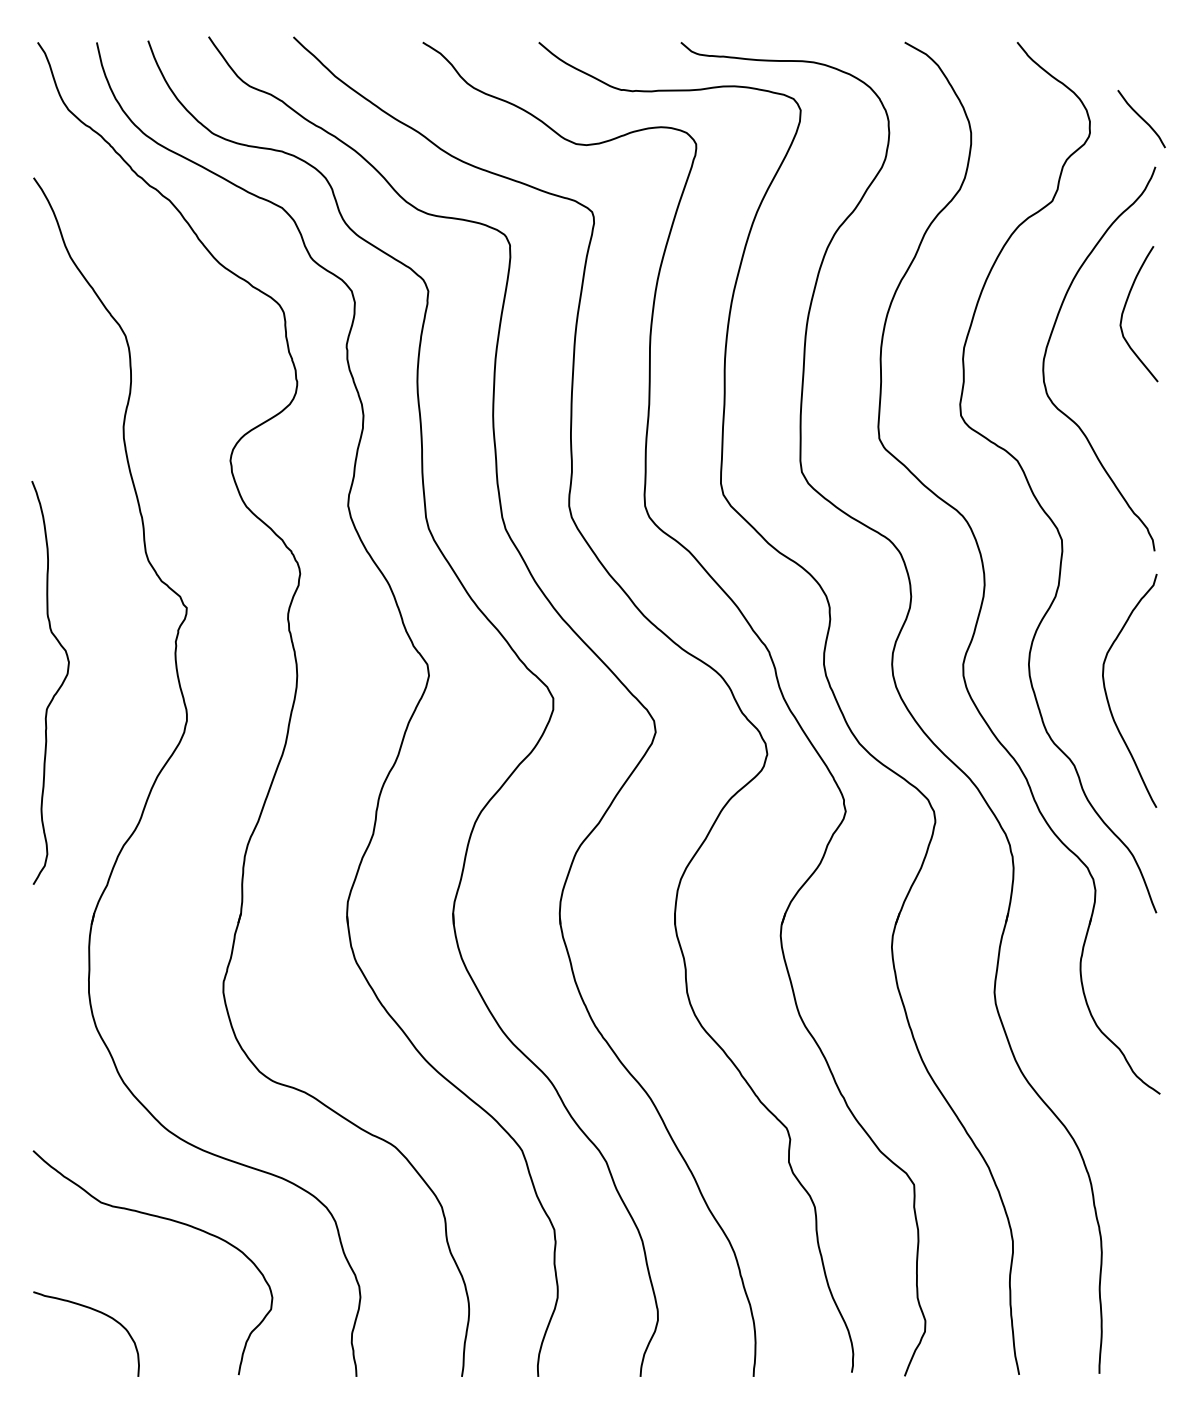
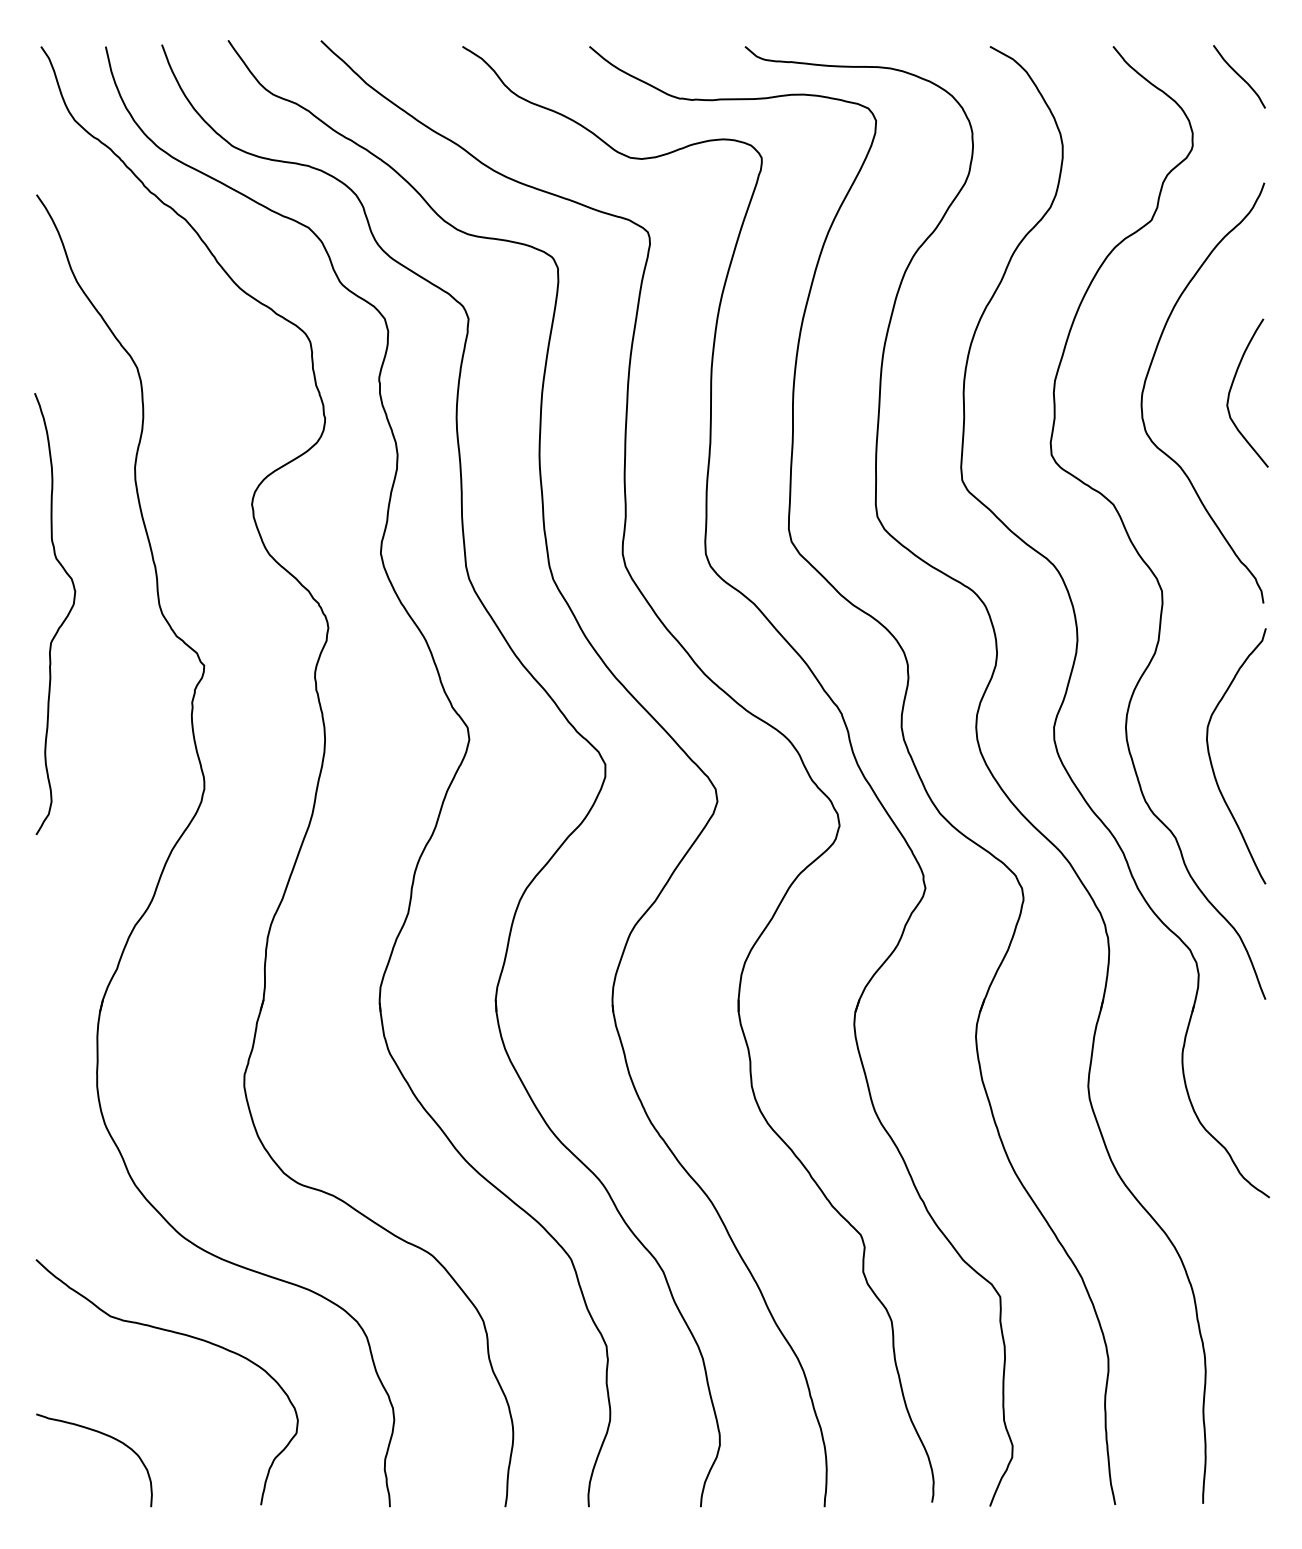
curve: (1141, 119) -> (1239, 77), moved
curve: (1125, 308) -> (1232, 387), moved
curve: (59, 686) -> (64, 617), moved

